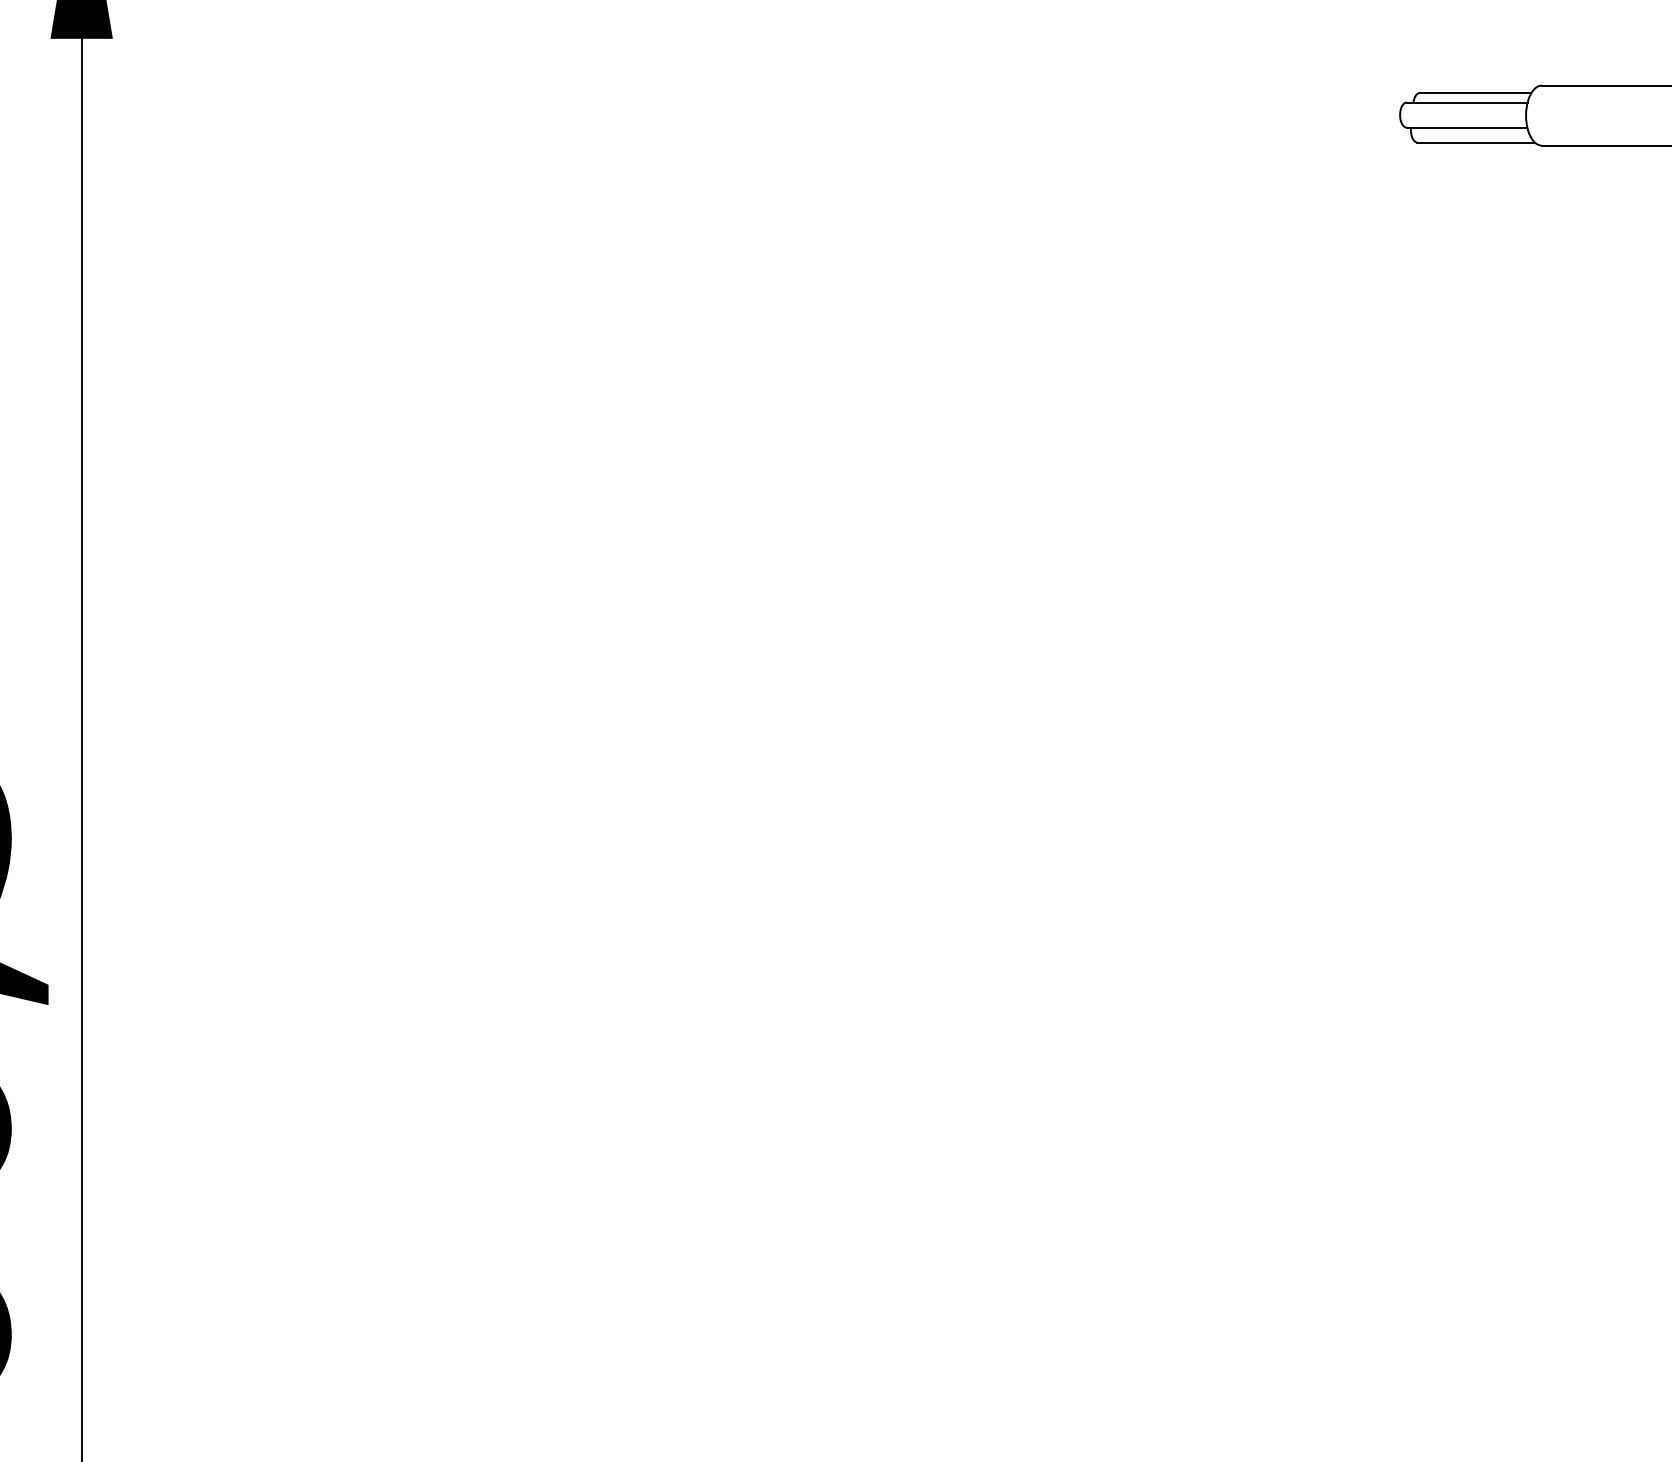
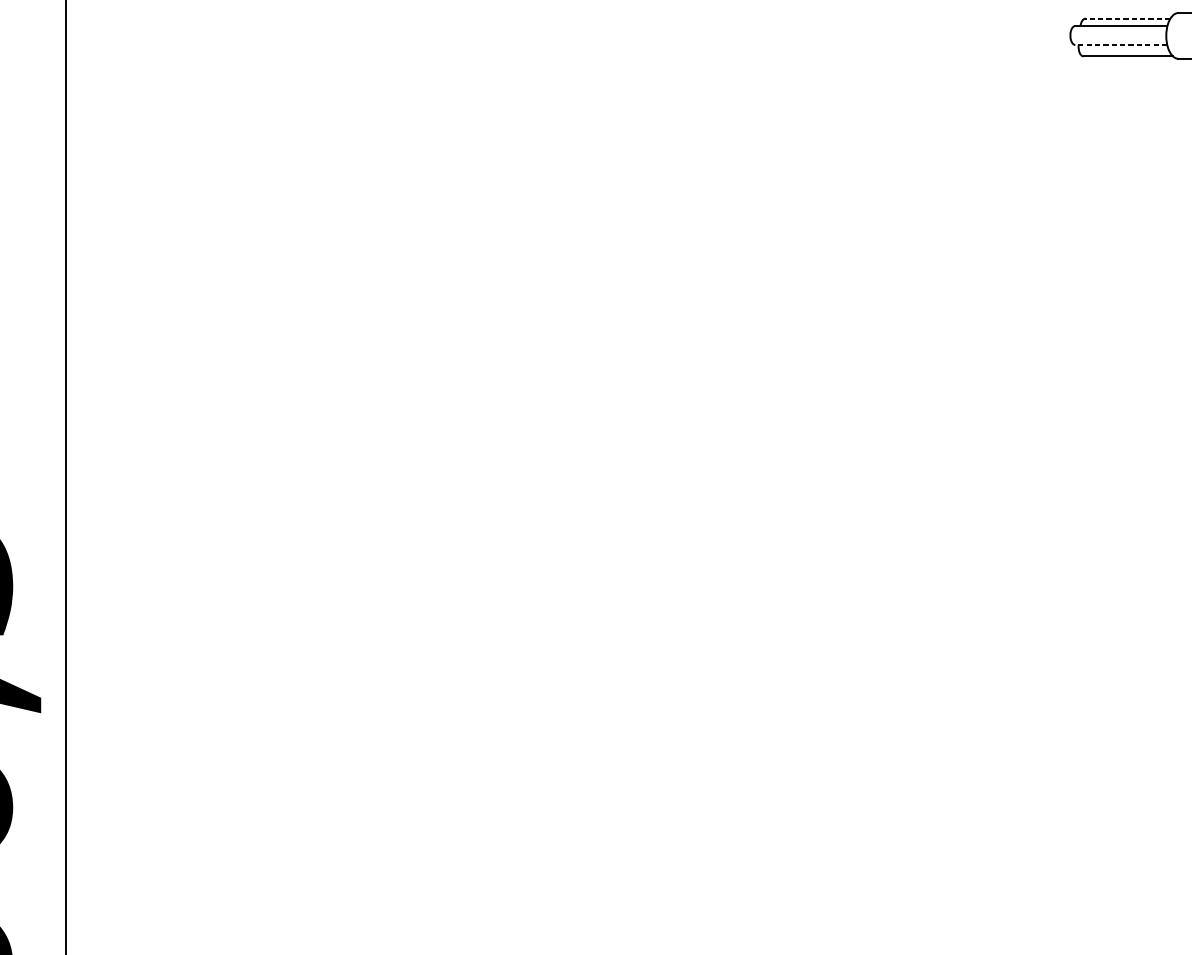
line: (1475, 92) -> (1127, 18), solid -> dashed
line: (1466, 127) -> (1120, 44), solid -> dashed

